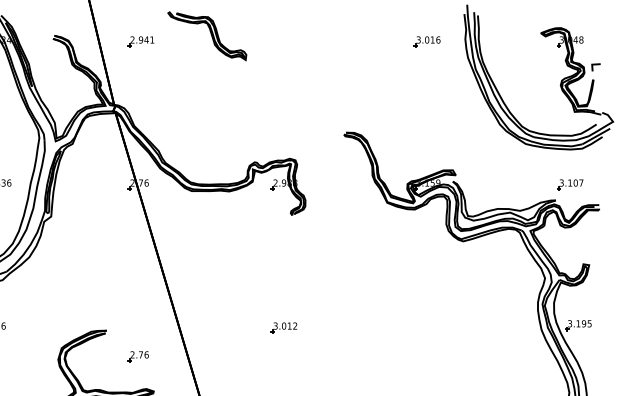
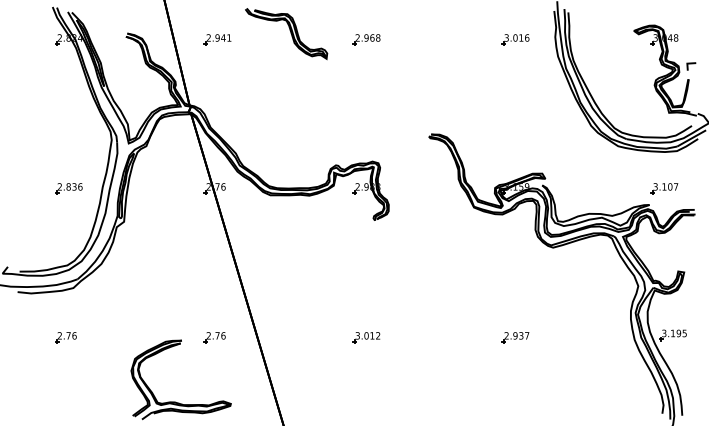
part: (284, 41) -> (366, 39), added
part: (427, 327) -> (515, 337), added
part: (138, 356) -> (214, 337), moved

